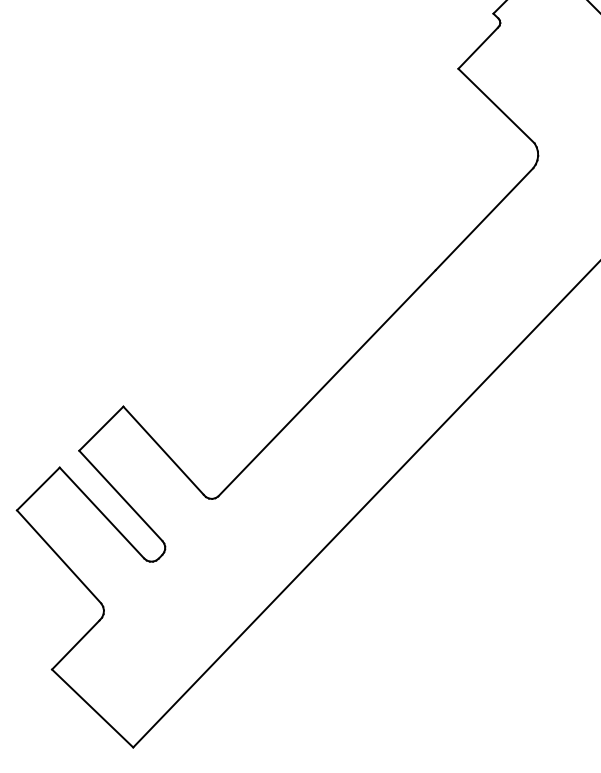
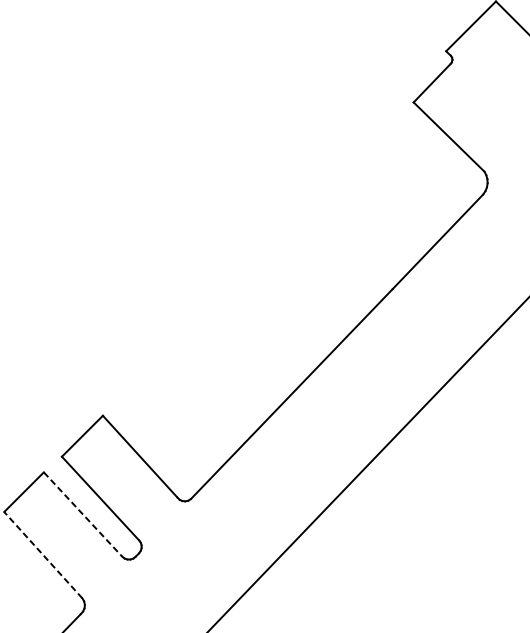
line: (102, 513) -> (83, 514), solid -> dashed
line: (59, 556) -> (43, 554), solid -> dashed

